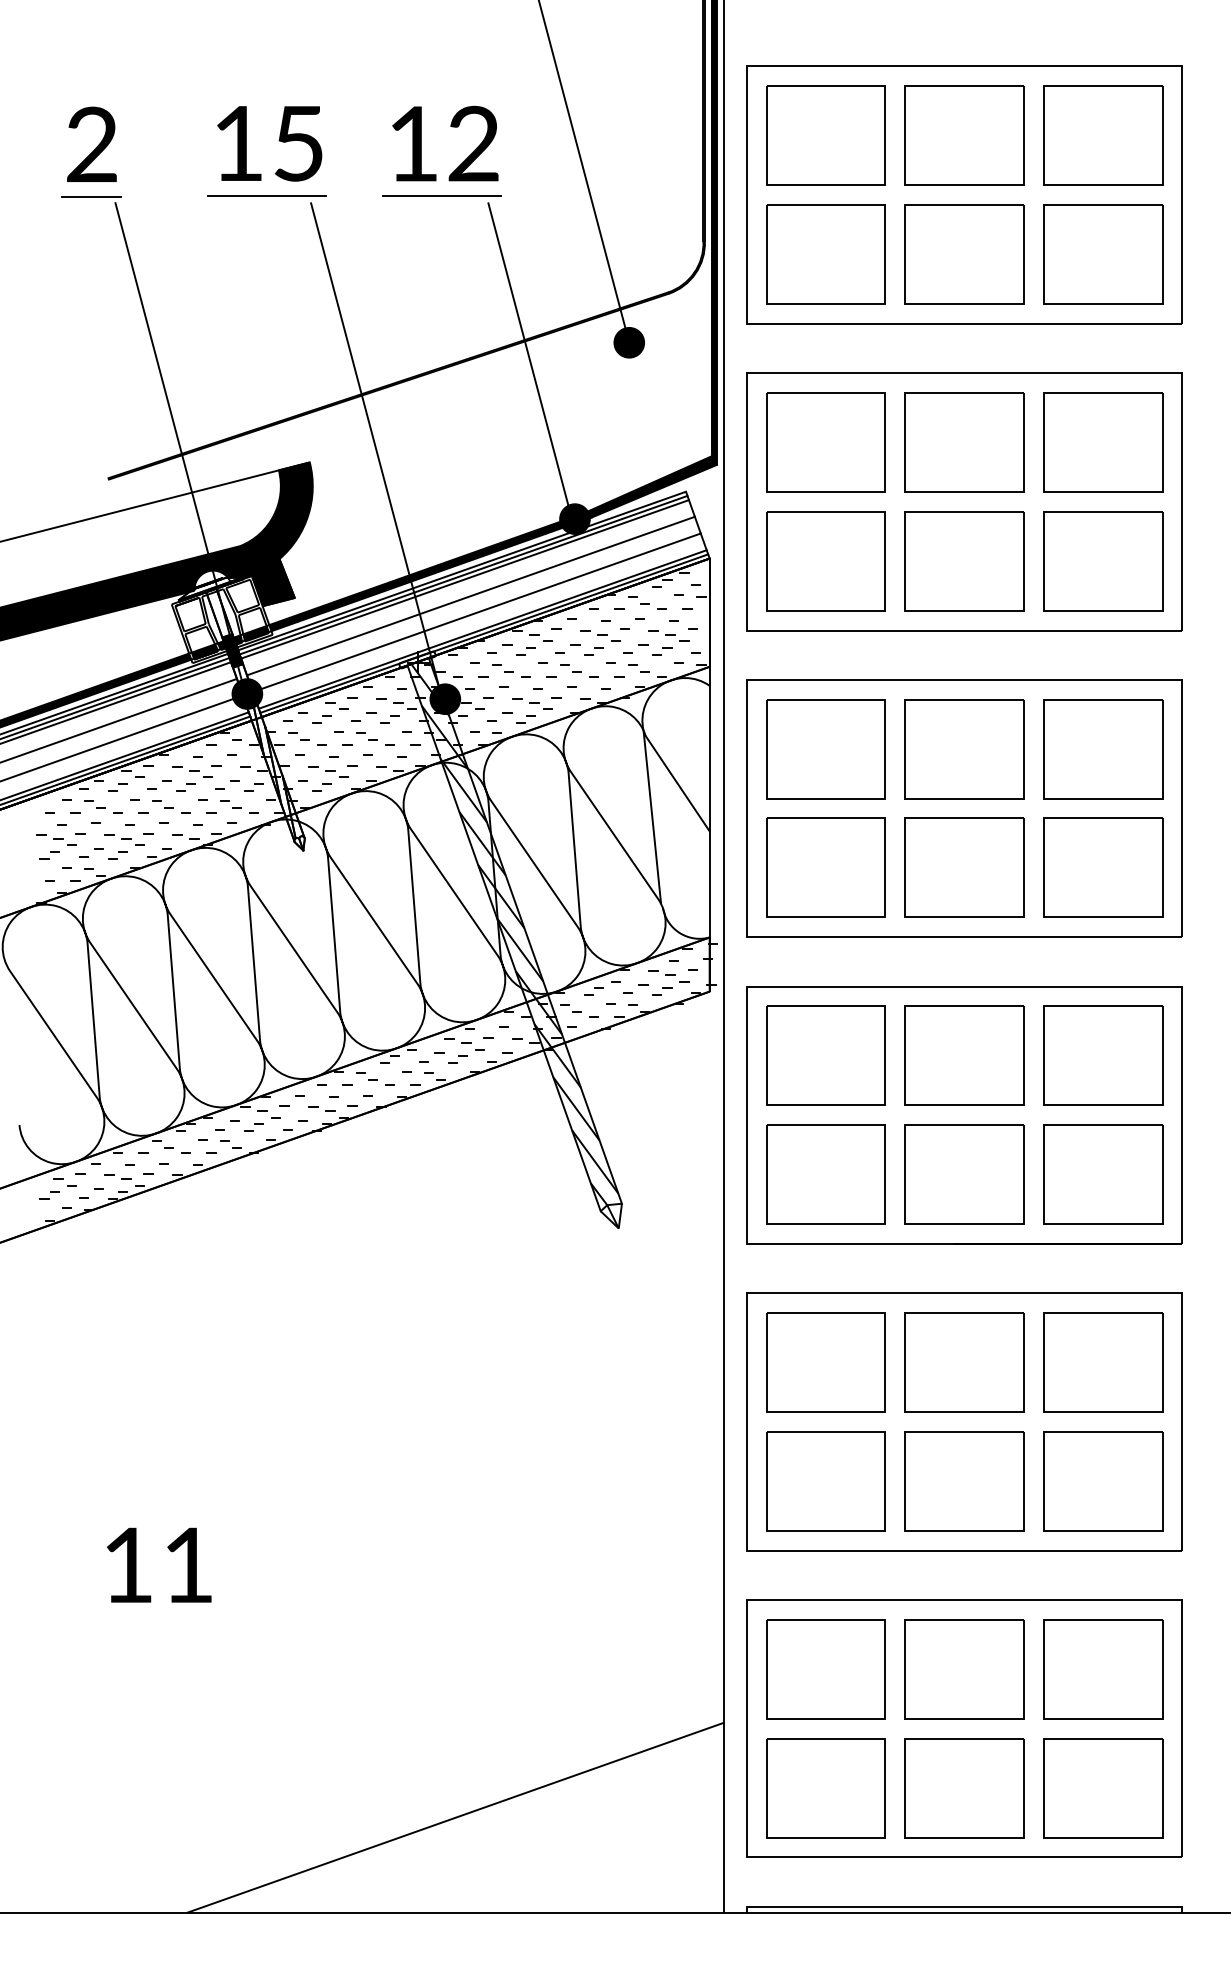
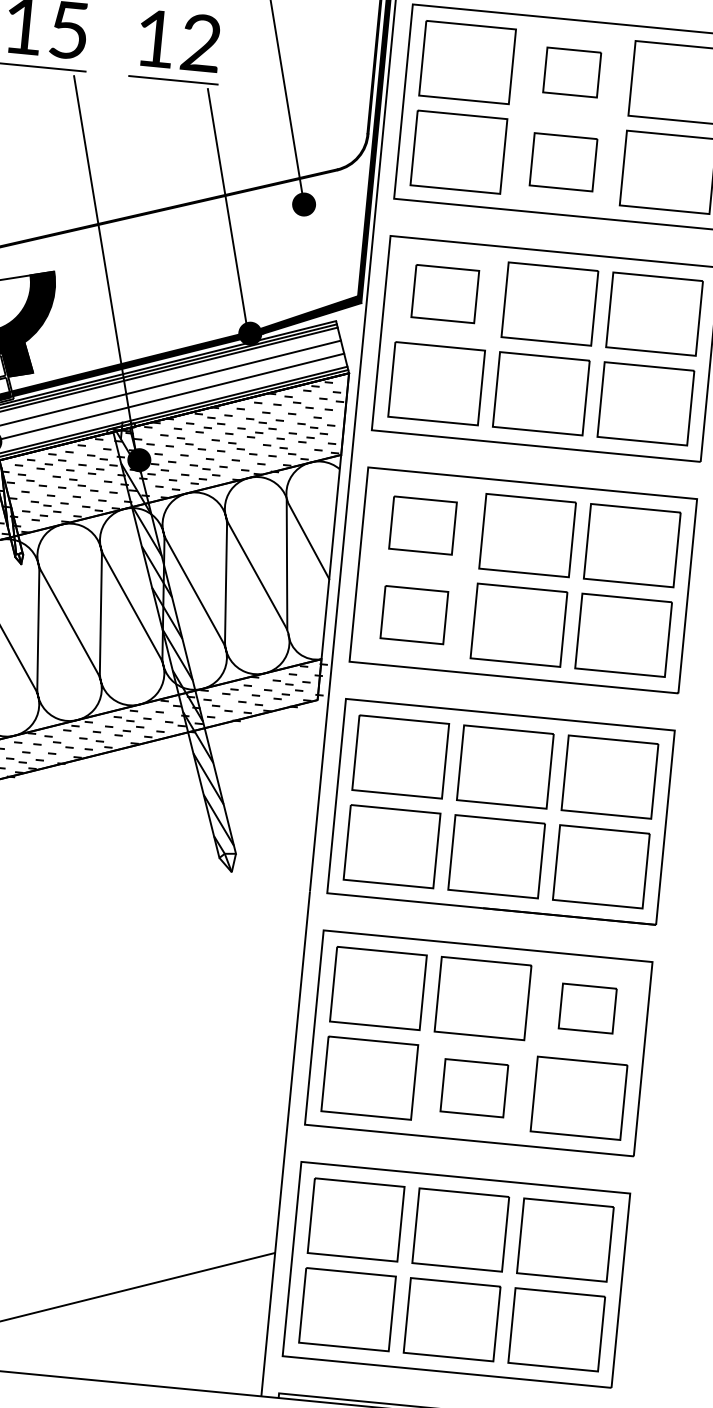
part: (964, 135) -> (572, 72), size x0.6
part: (964, 254) -> (563, 162), size x0.7
part: (825, 442) -> (444, 294), size x0.7
part: (825, 749) -> (422, 525), size x0.7
part: (825, 867) -> (414, 614), size x0.7
part: (1103, 1362) -> (587, 1008), size x0.6
part: (964, 1481) -> (474, 1088), size x0.7

